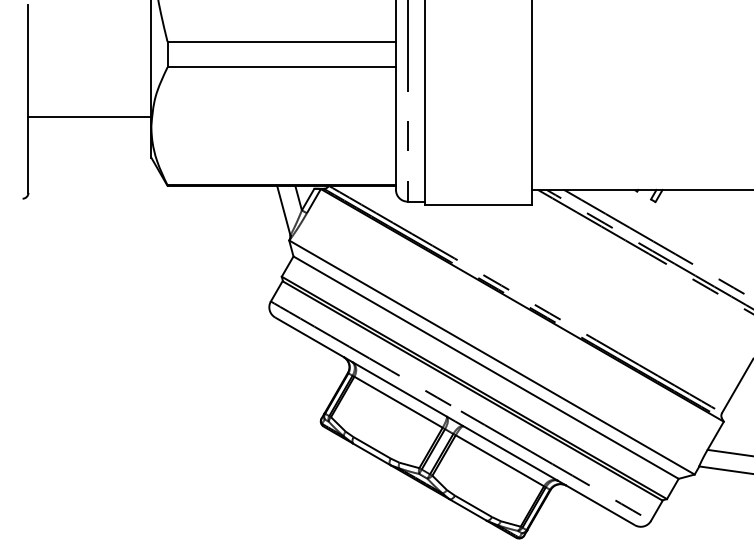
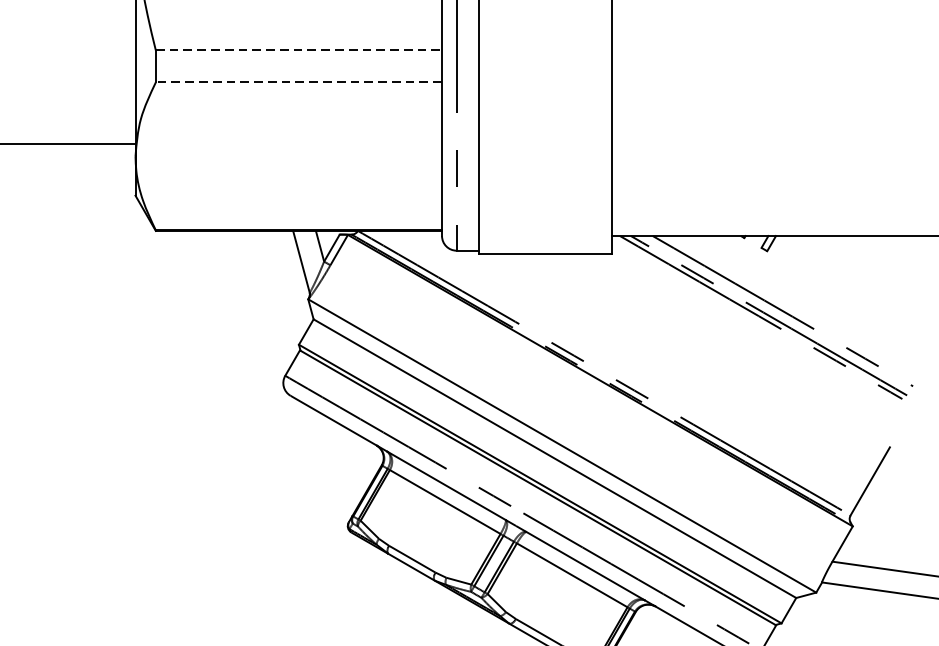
line: (282, 41) -> (299, 50), solid -> dashed
line: (281, 67) -> (298, 82), solid -> dashed

